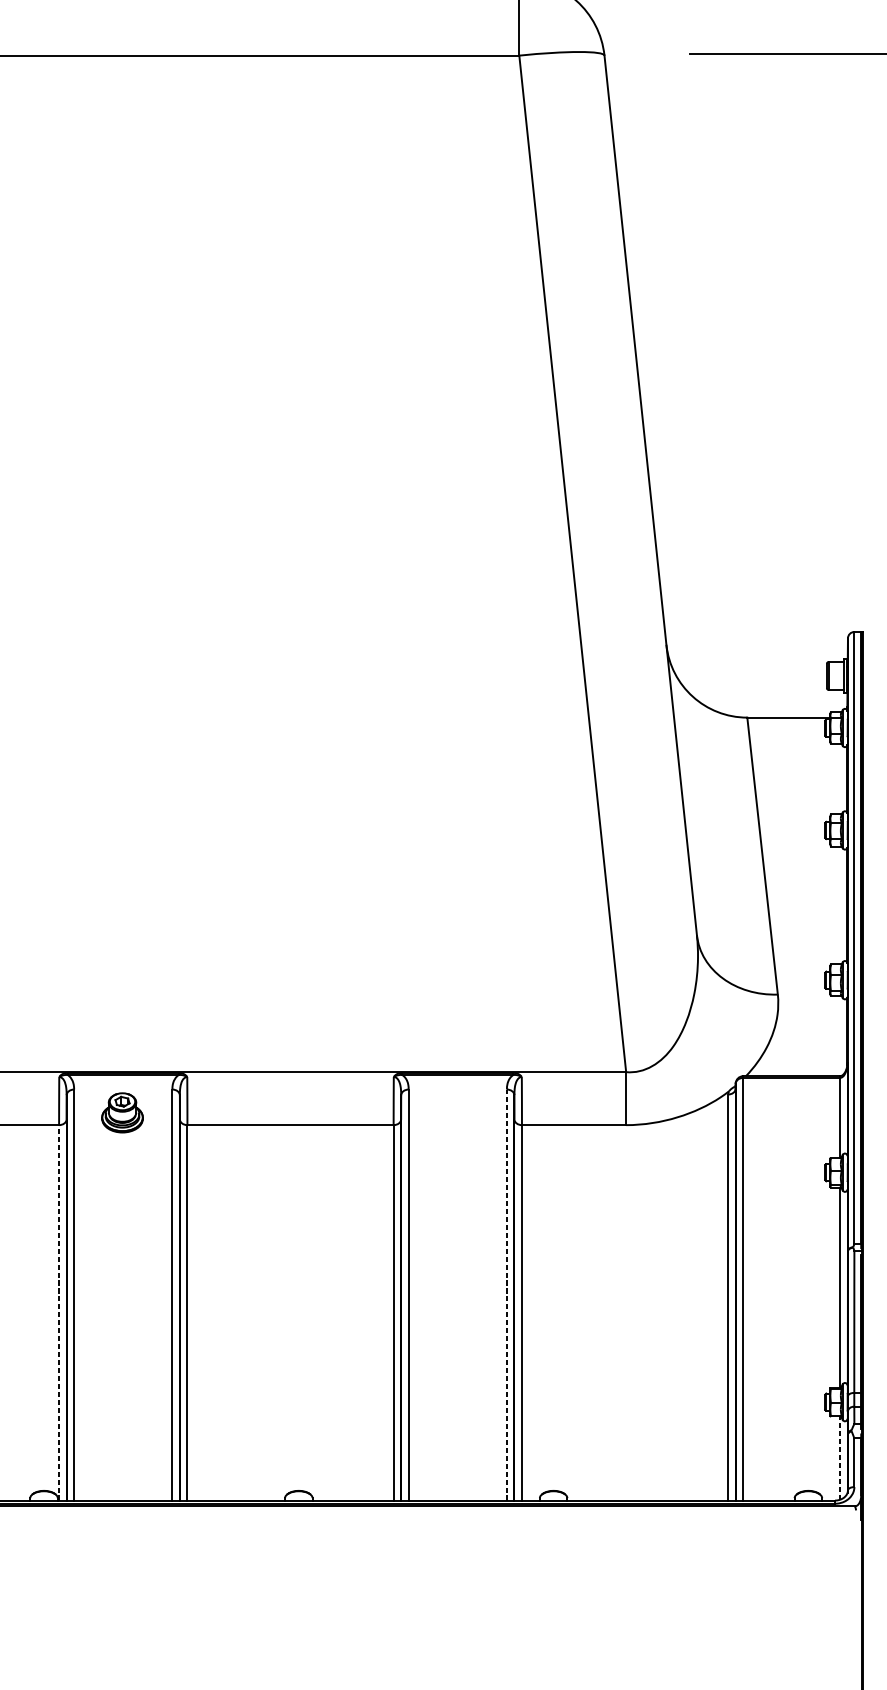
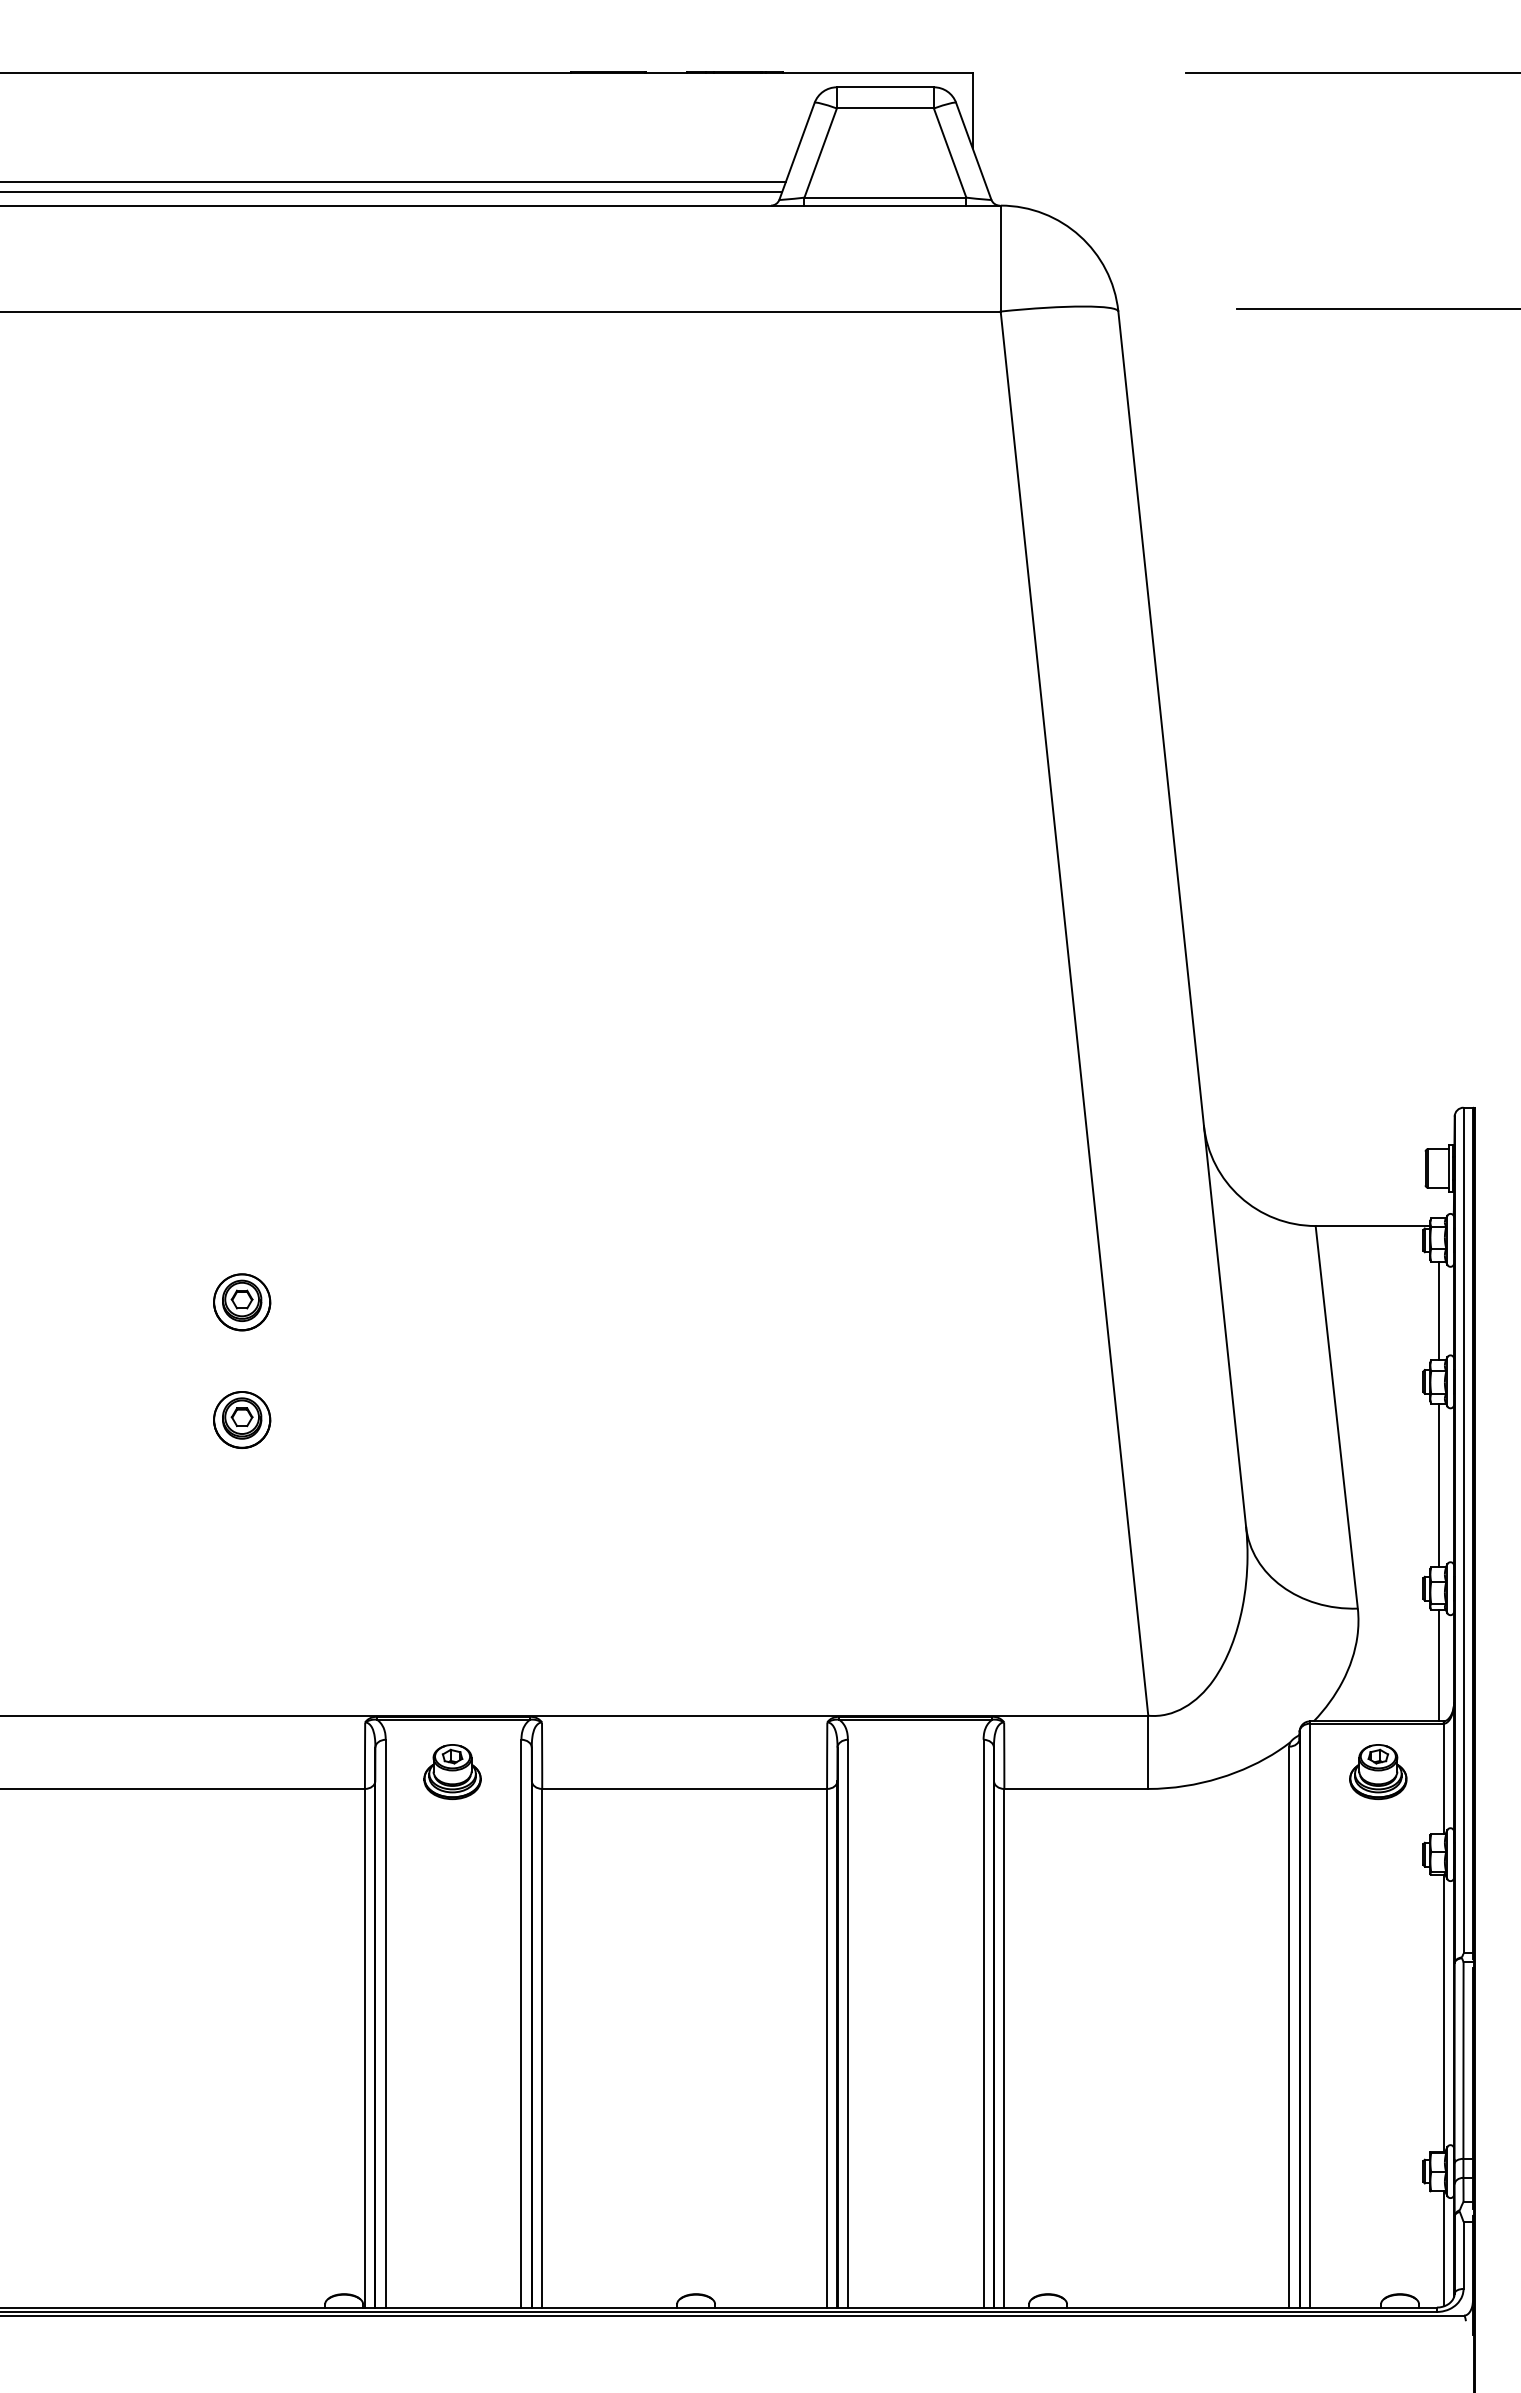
line: (836, 778) -> (1439, 1310), added
line: (836, 905) -> (1439, 1485), added
line: (836, 1035) -> (1439, 1665), added
part: (792, 1112) -> (1378, 1771), added
line: (506, 1294) -> (983, 2023), dashed -> solid
line: (58, 1312) -> (364, 2047), dashed -> solid
line: (839, 1457) -> (1443, 2248), dashed -> solid

